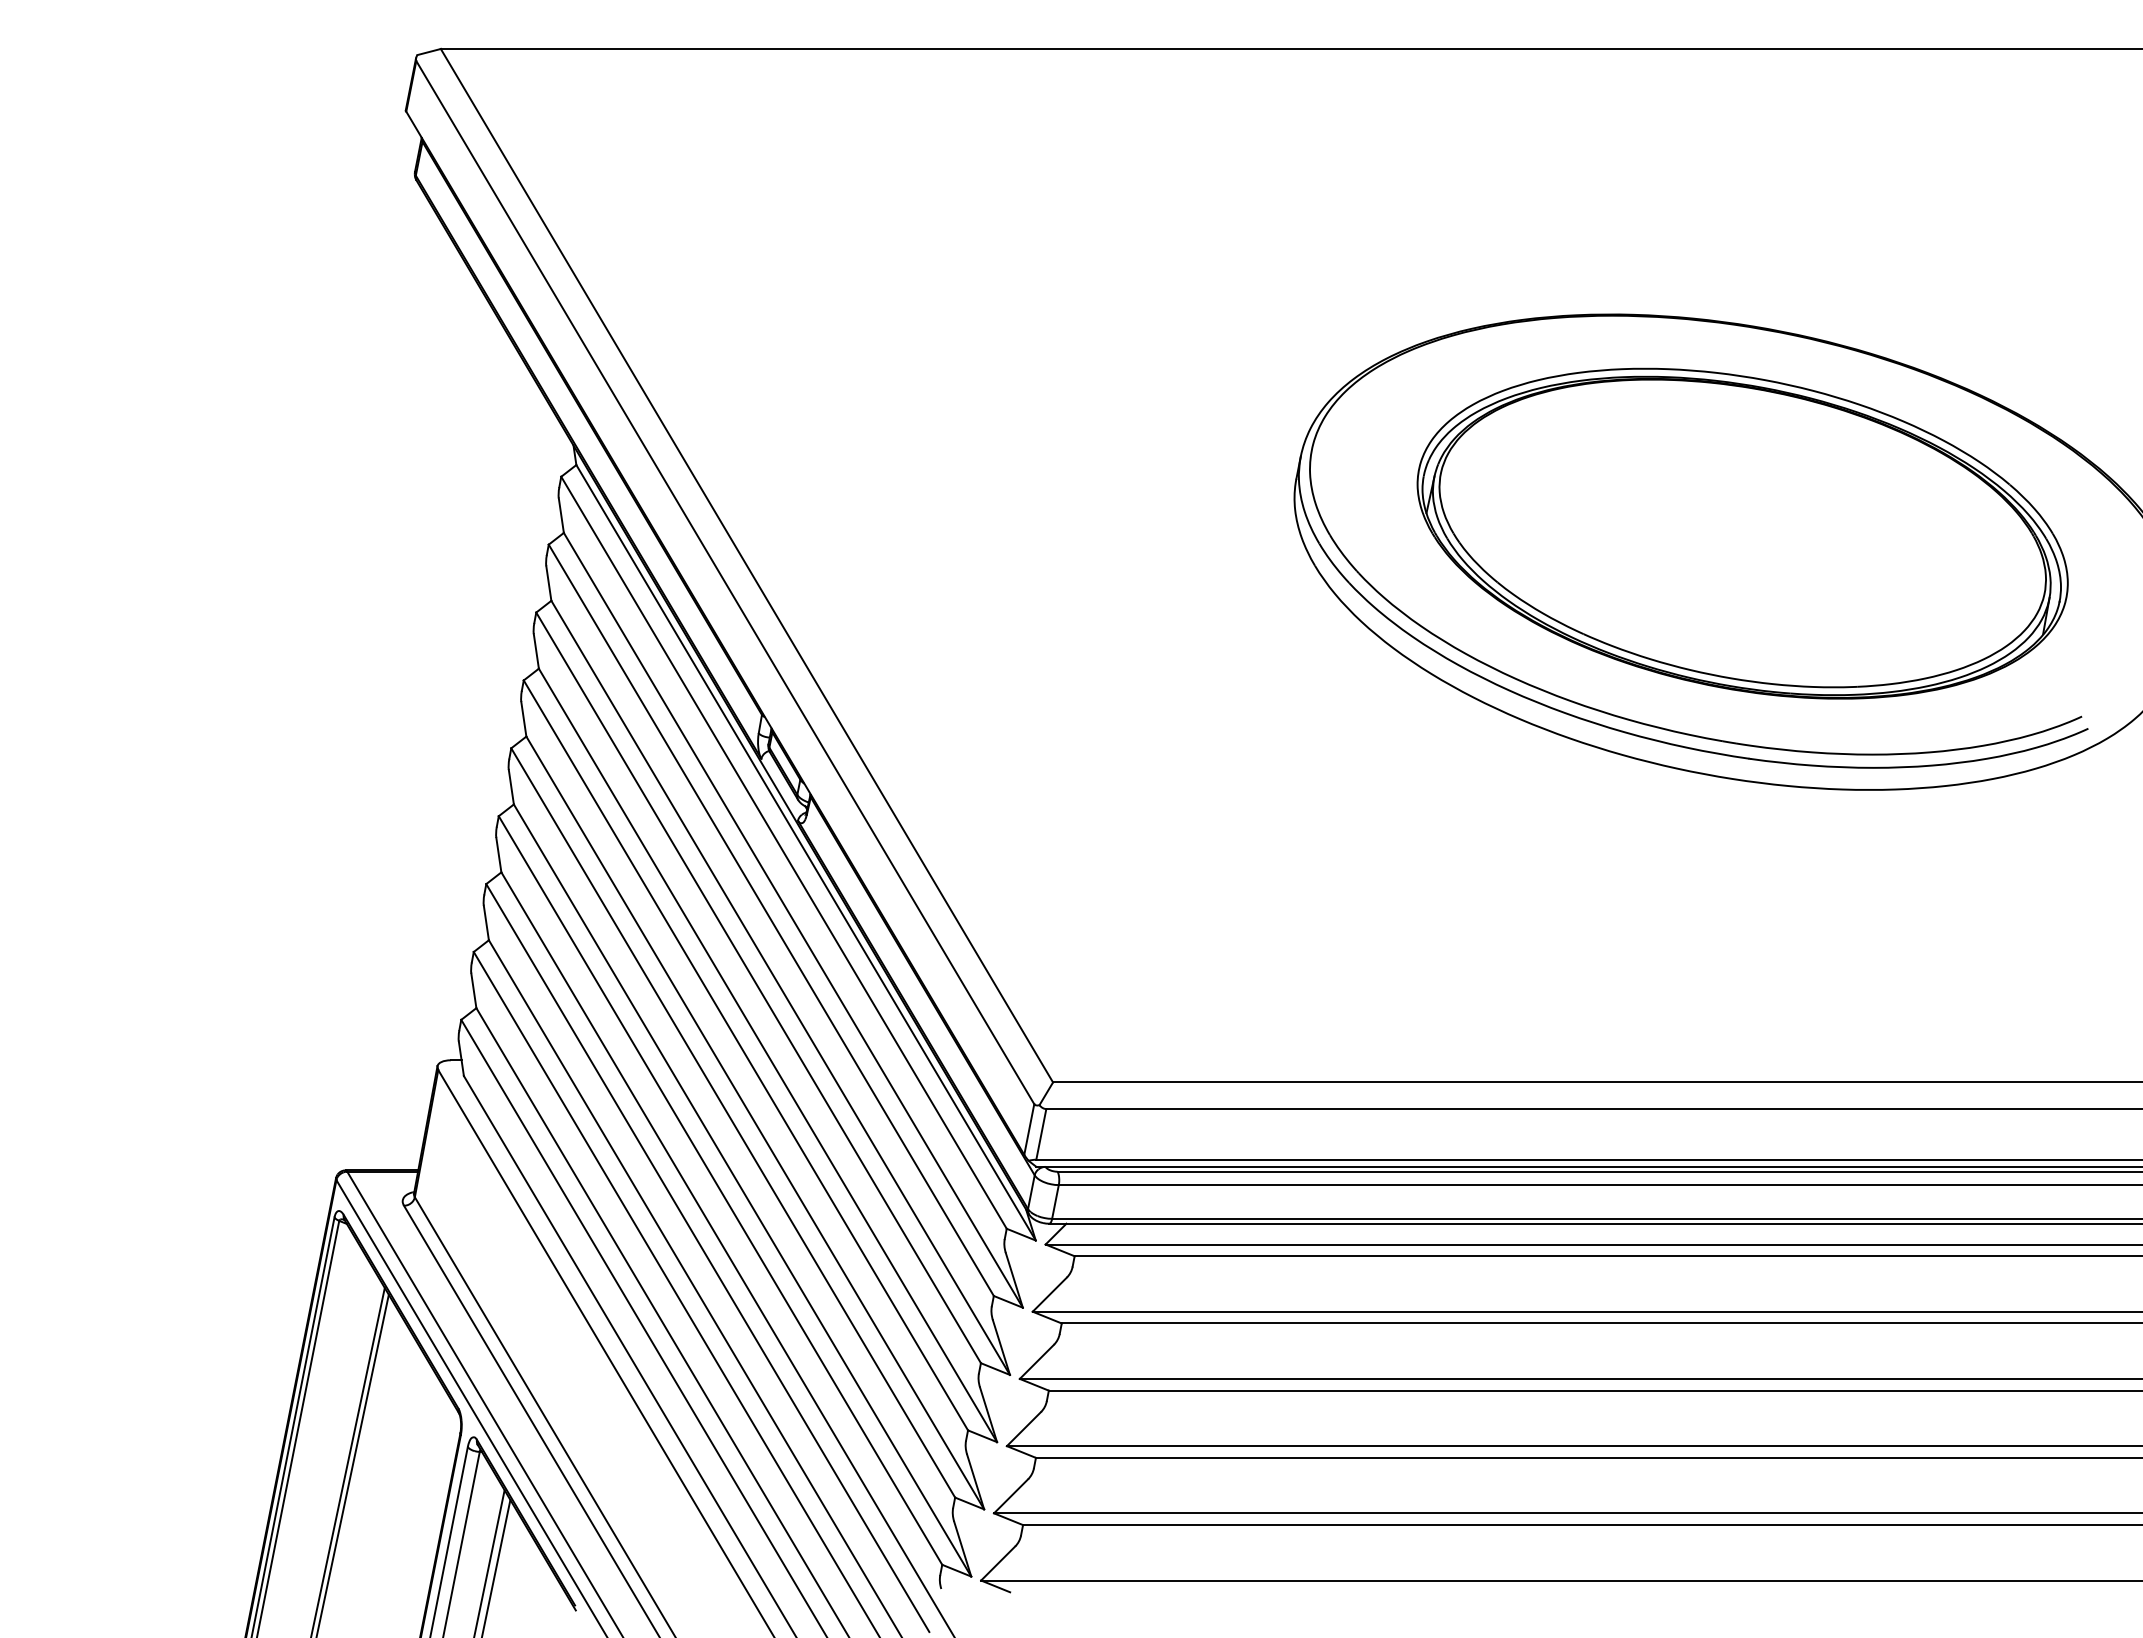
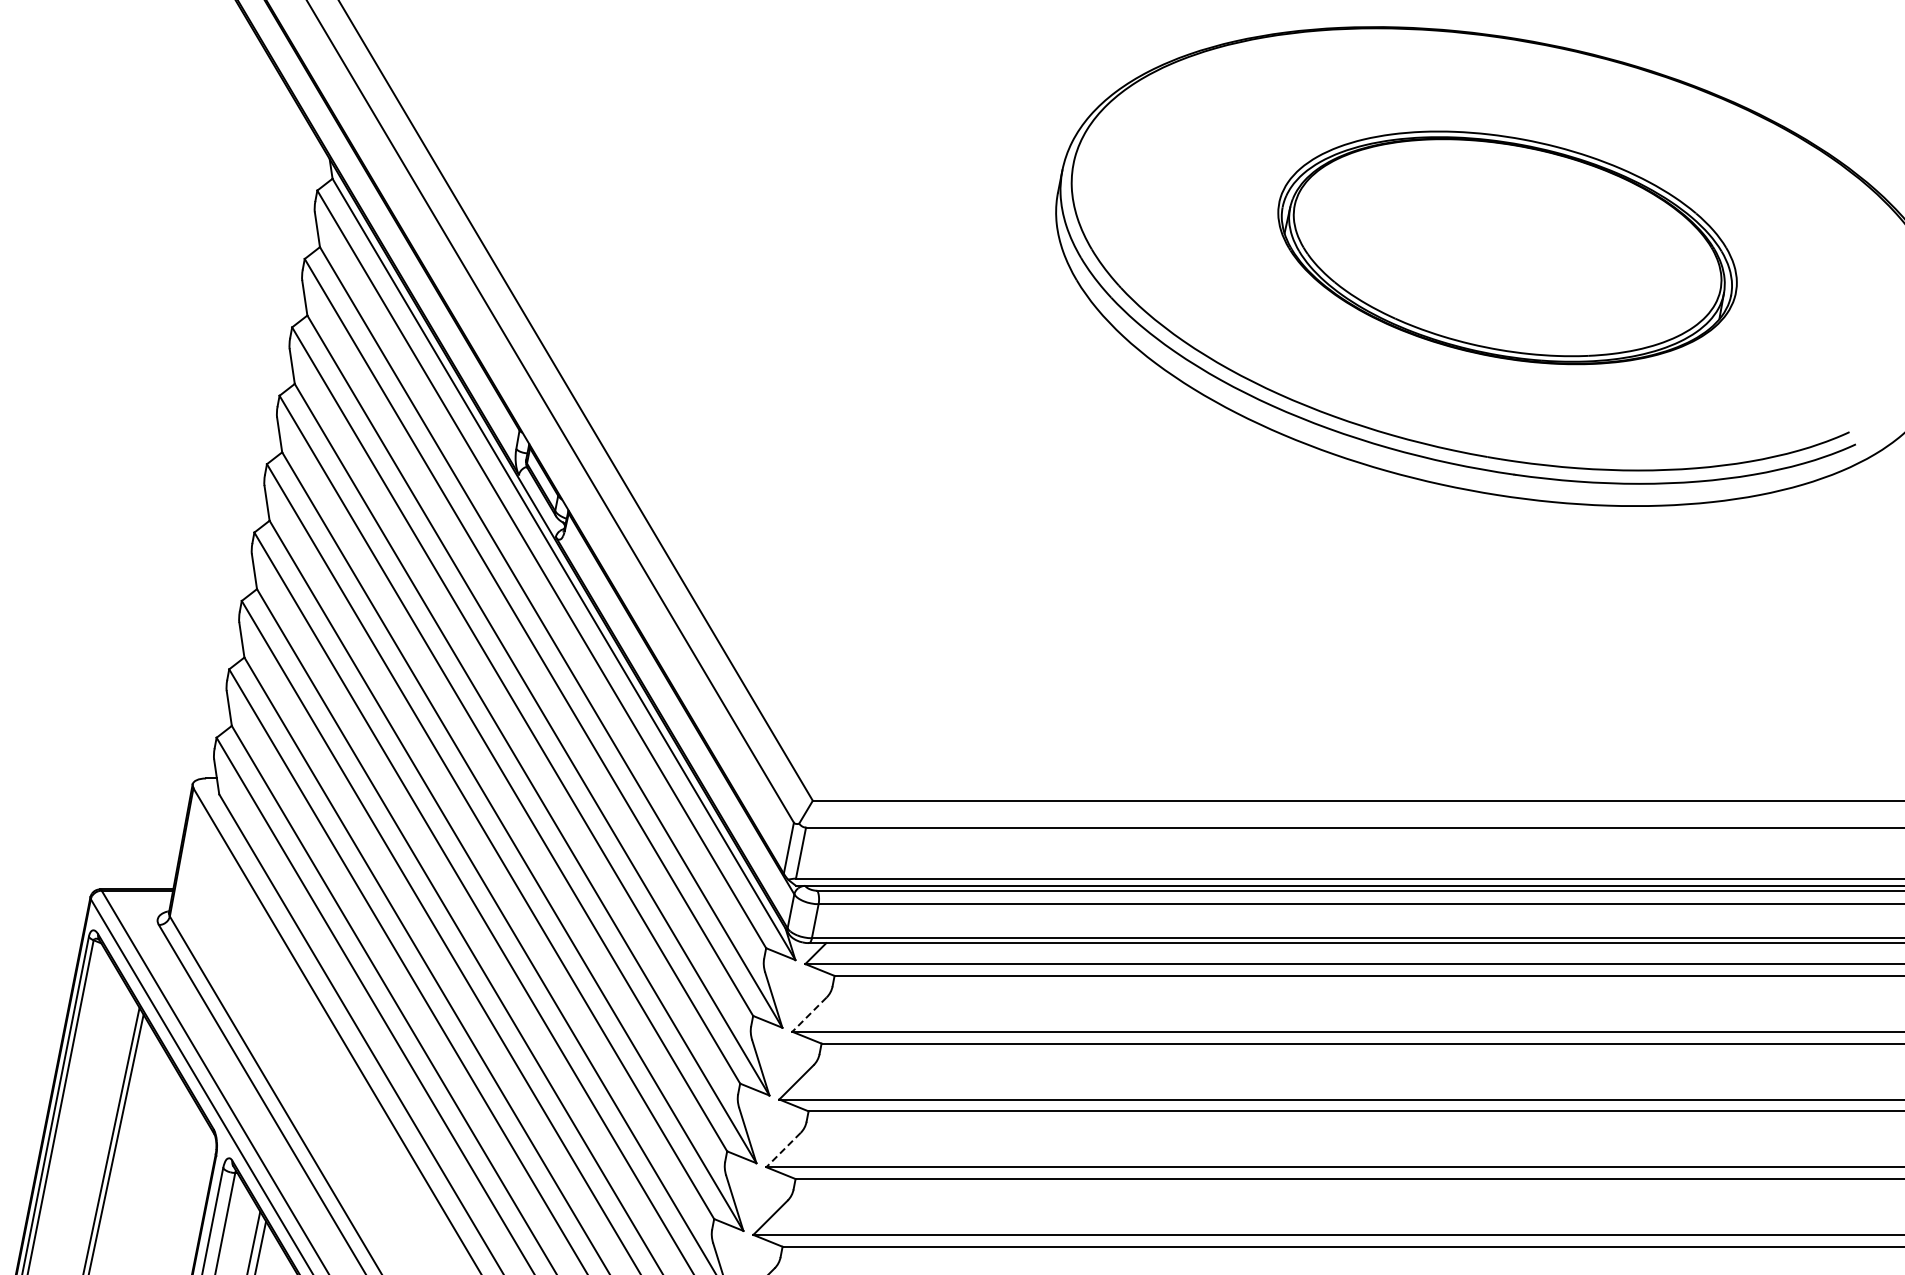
part: (1742, 533) -> (1507, 247), size x0.7
line: (1049, 1295) -> (809, 1015), solid -> dashed
line: (1023, 1429) -> (783, 1150), solid -> dashed

